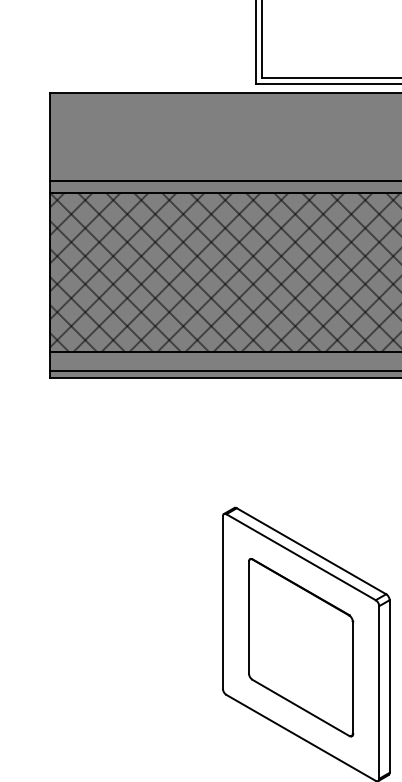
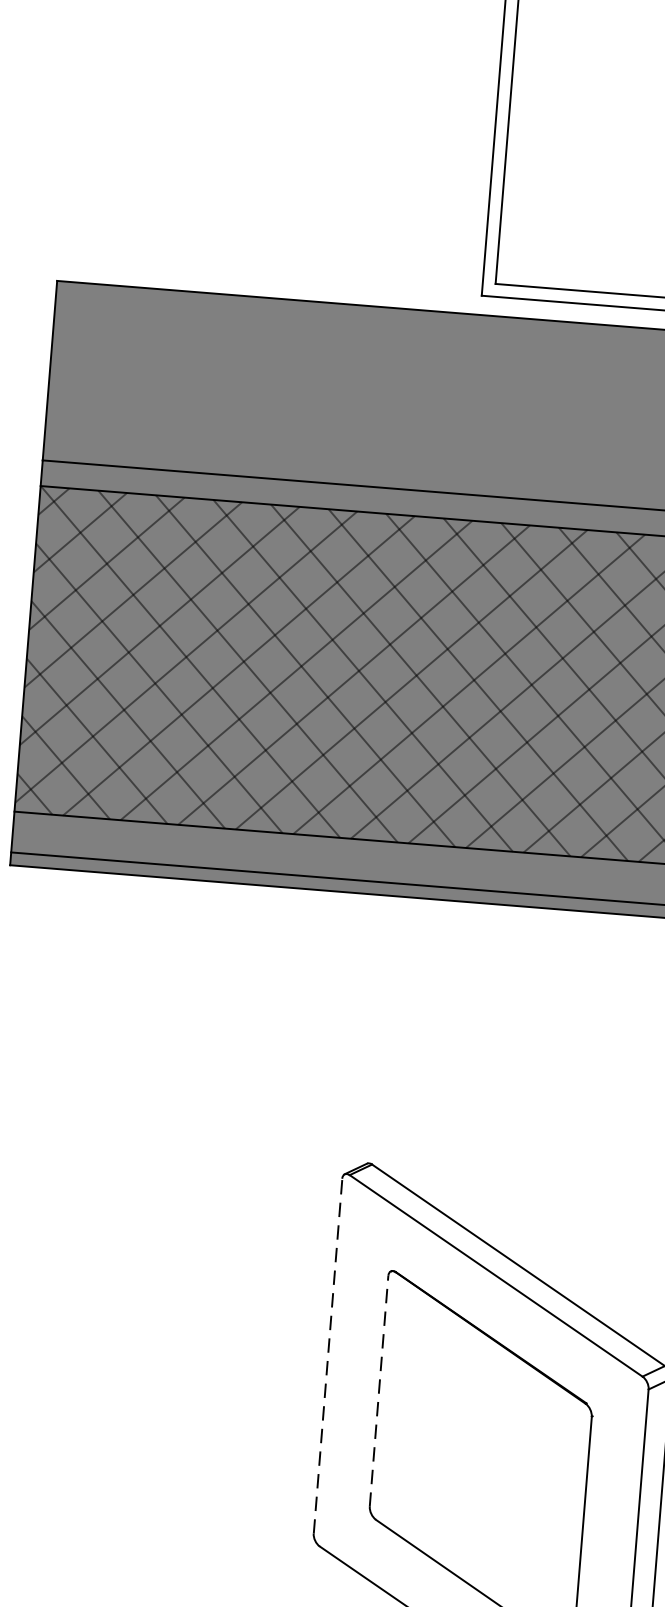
line: (222, 602) -> (327, 1355), solid -> dashed
line: (248, 617) -> (378, 1391), solid -> dashed

